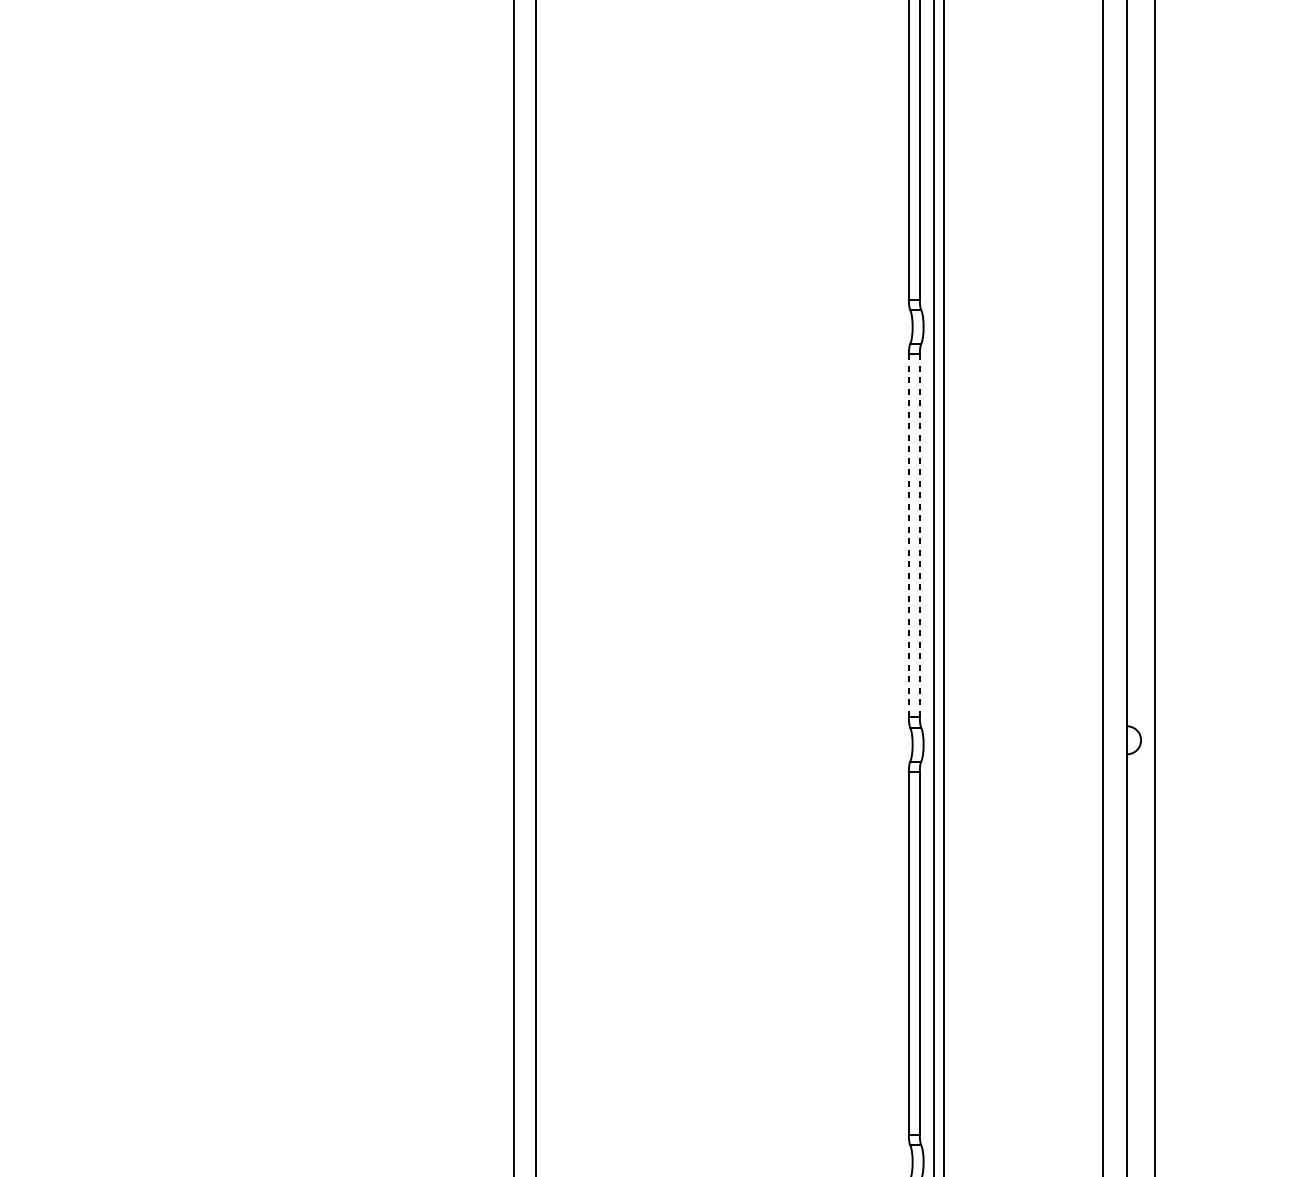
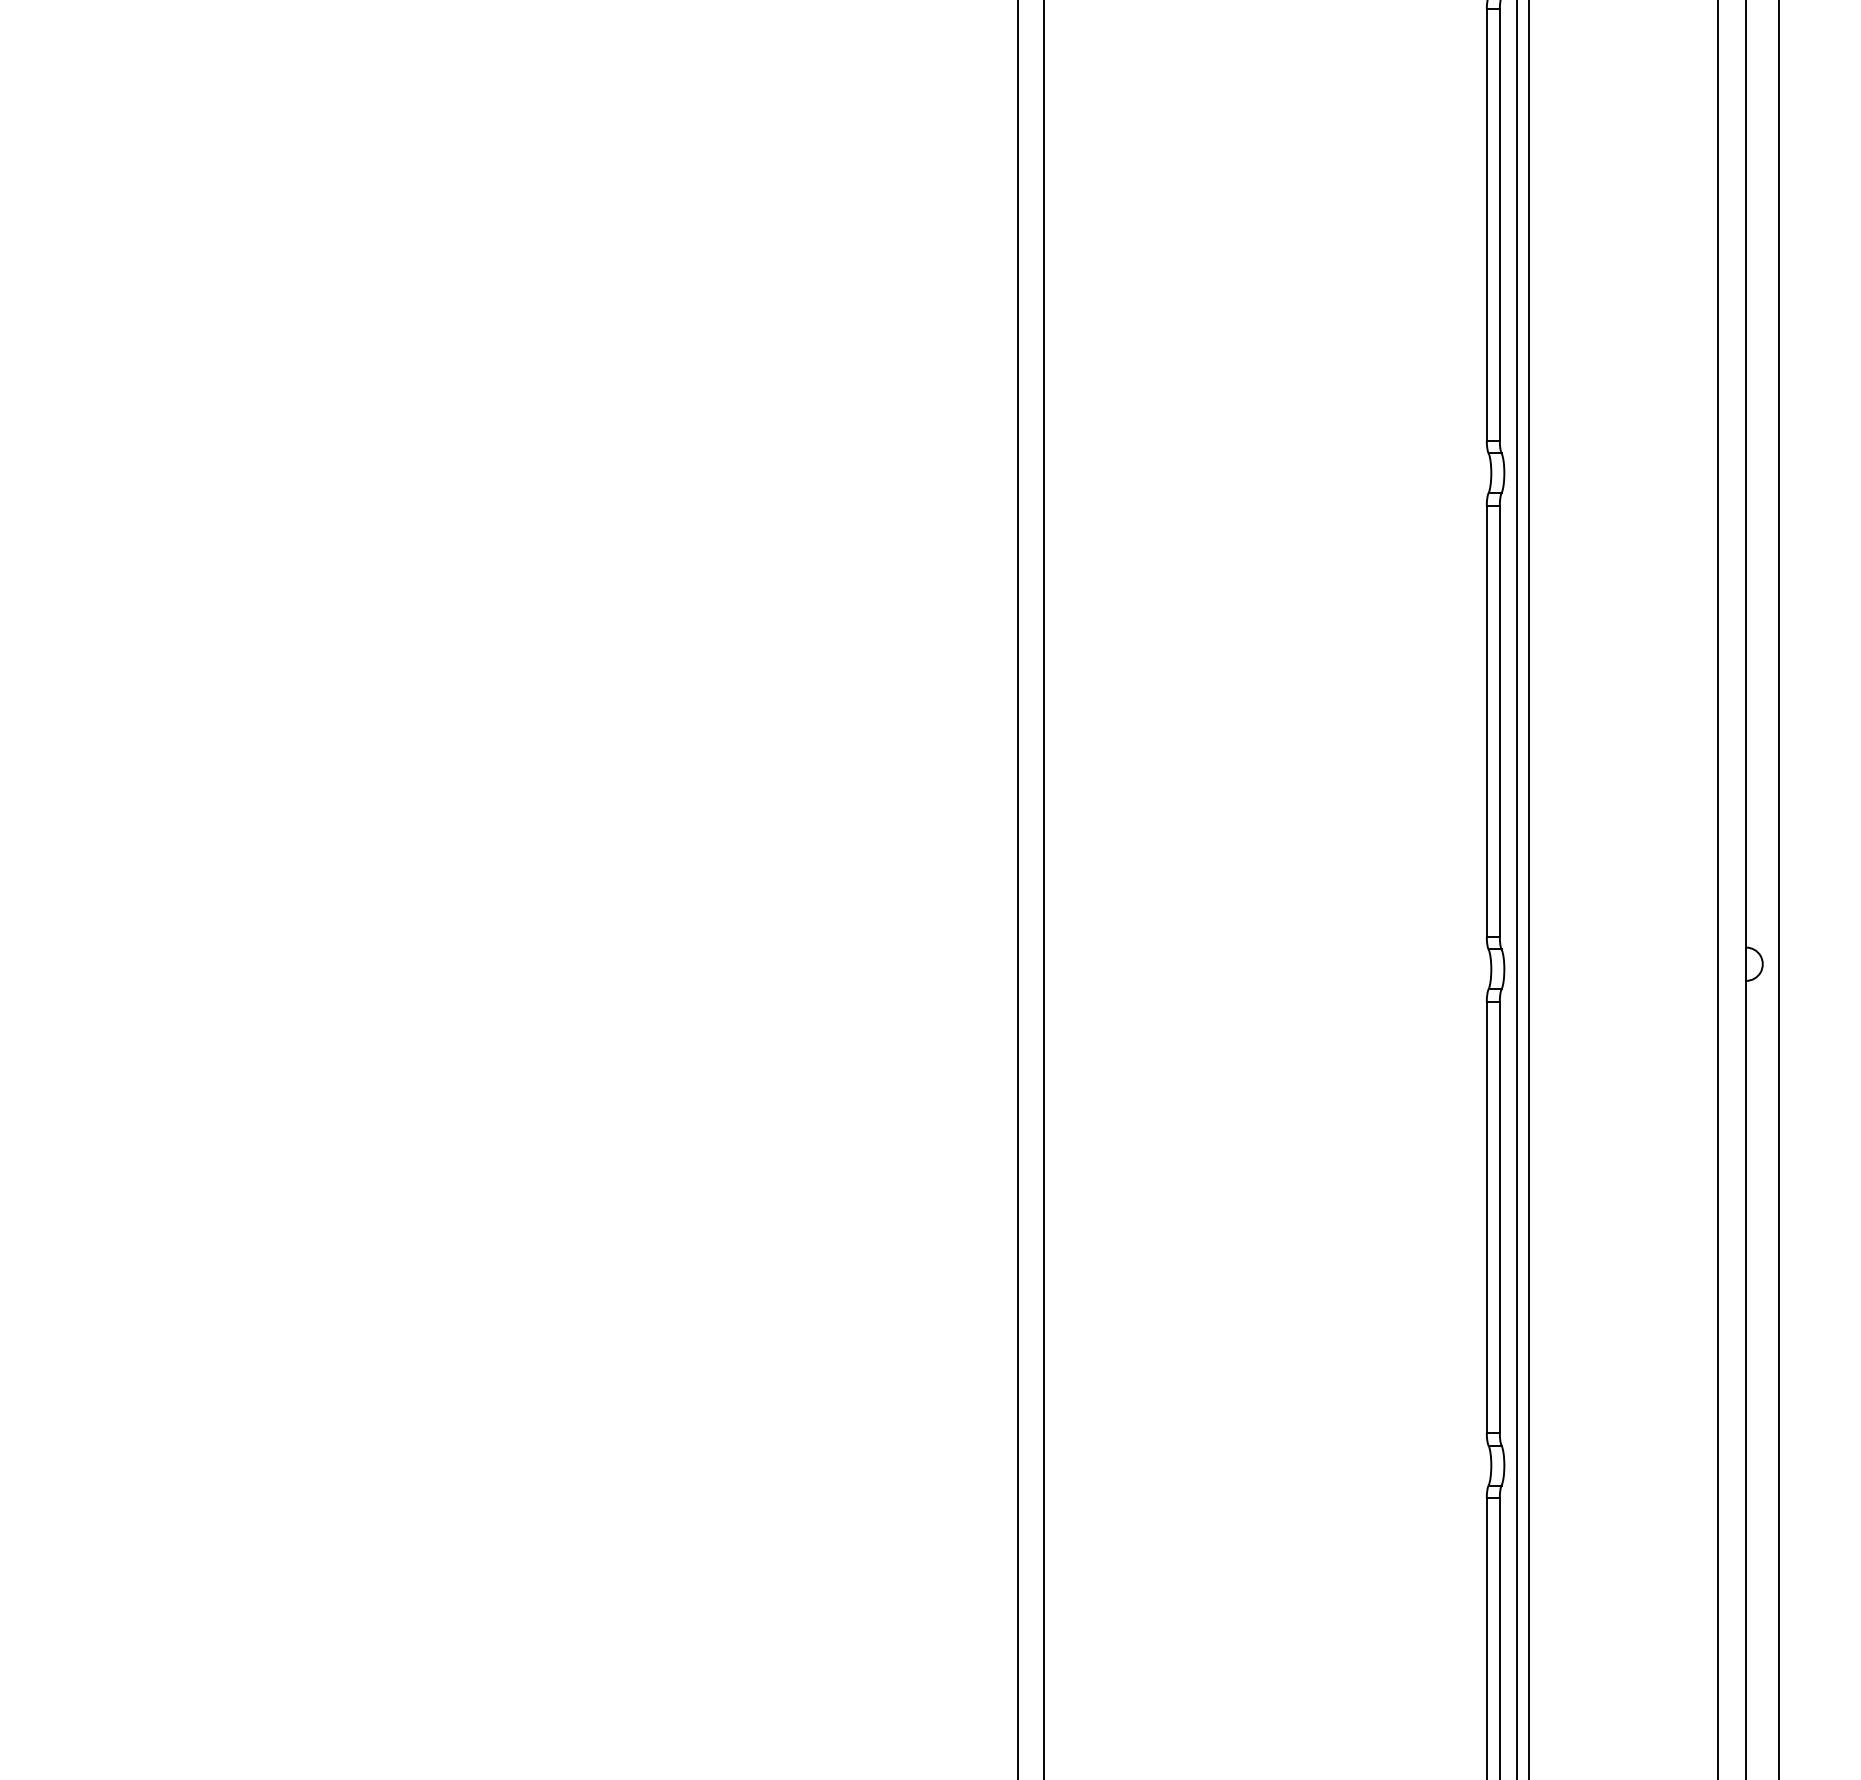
line: (908, 536) -> (1486, 721), dashed -> solid
line: (919, 536) -> (1499, 721), dashed -> solid

